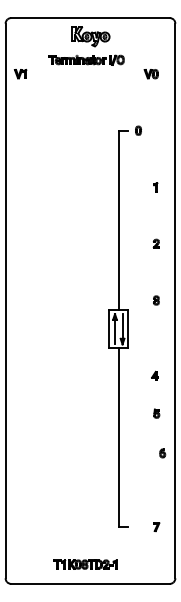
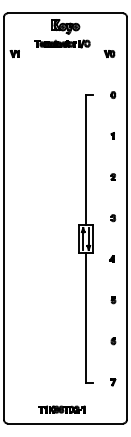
part: (138, 130) -> (113, 94), moved
part: (154, 375) -> (111, 258), moved
part: (162, 453) -> (113, 341), moved

